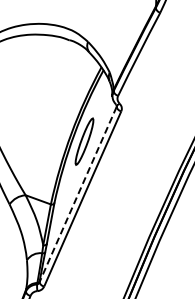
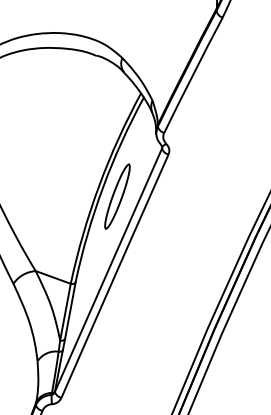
line: (78, 194) -> (109, 270), dashed -> solid

